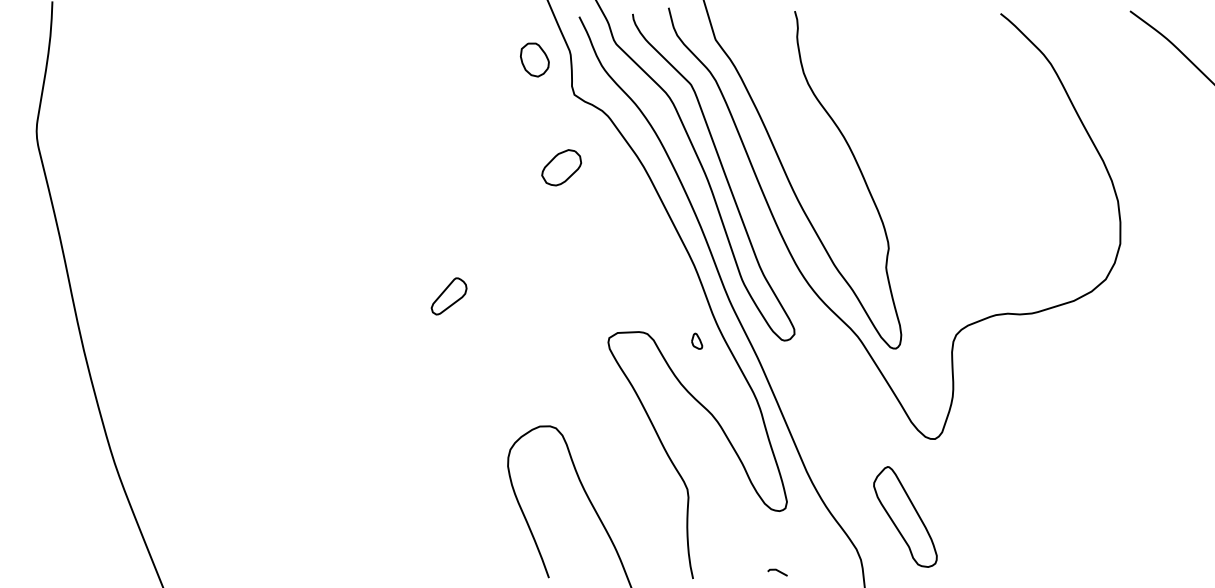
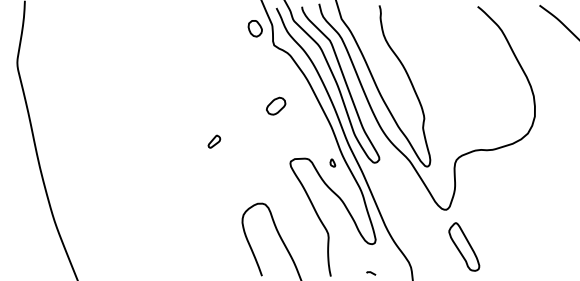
part: (562, 166) -> (276, 105), moved
part: (449, 296) -> (214, 141), size x0.7
part: (905, 515) -> (464, 246), moved

